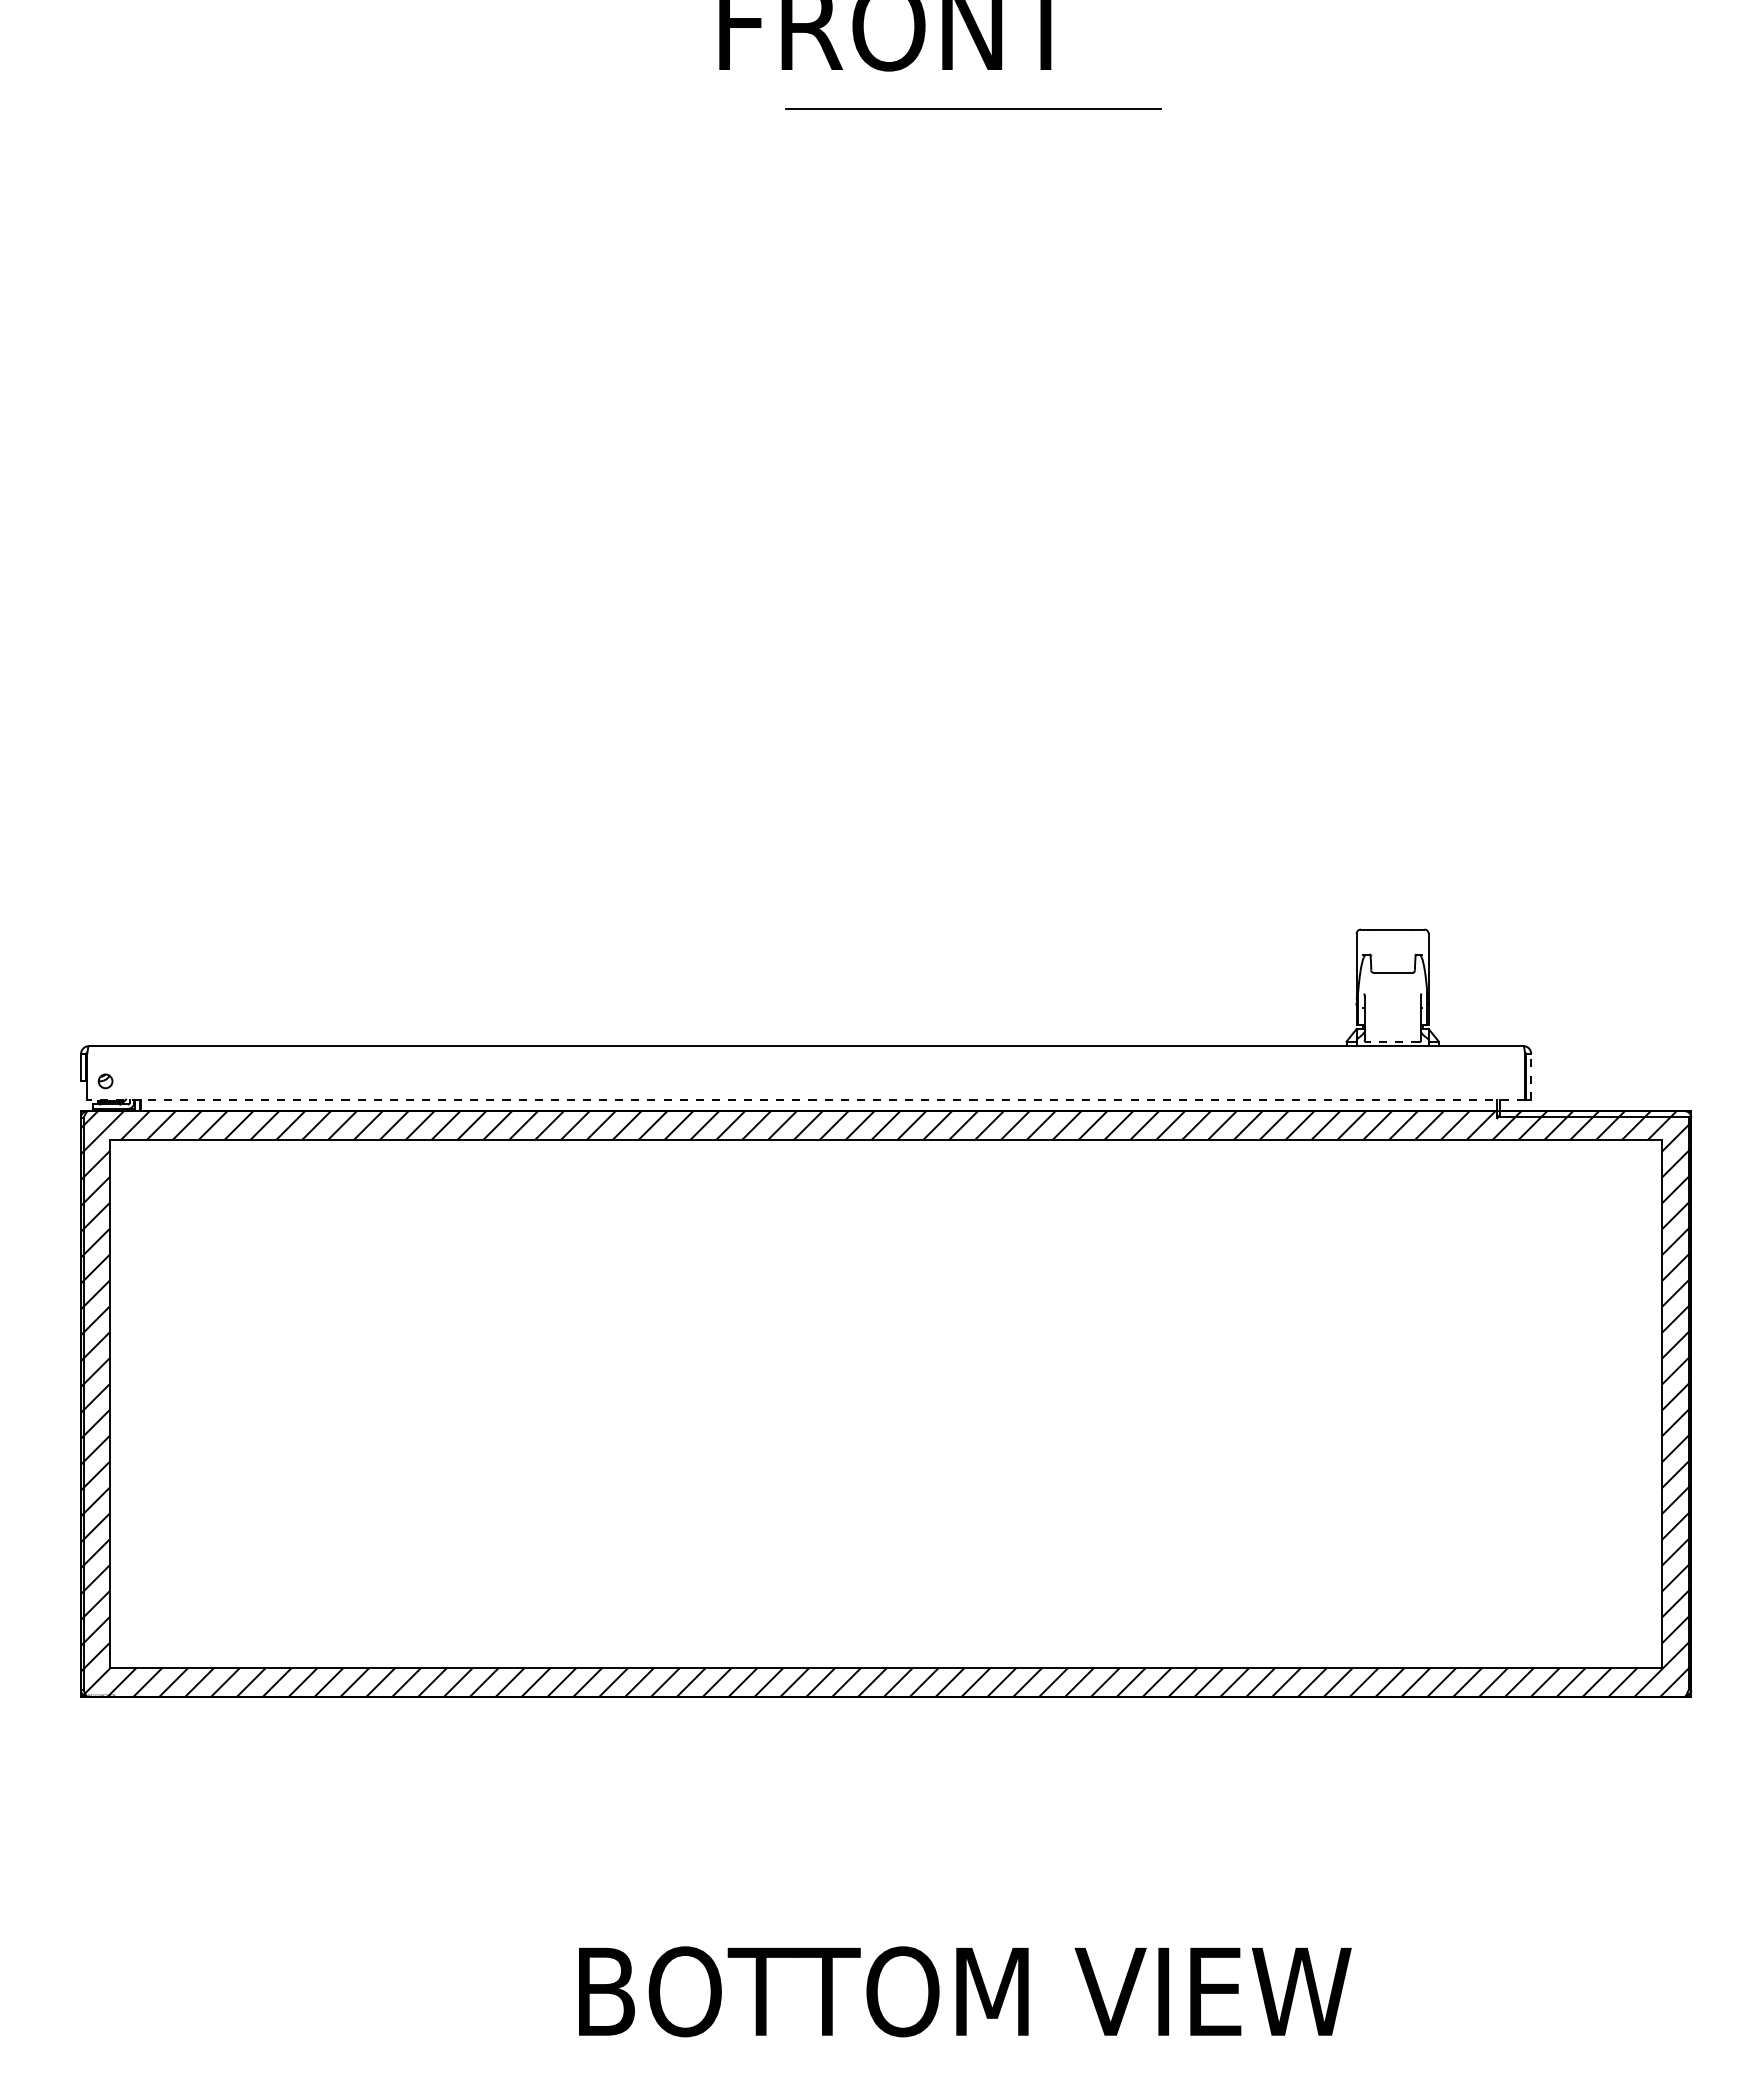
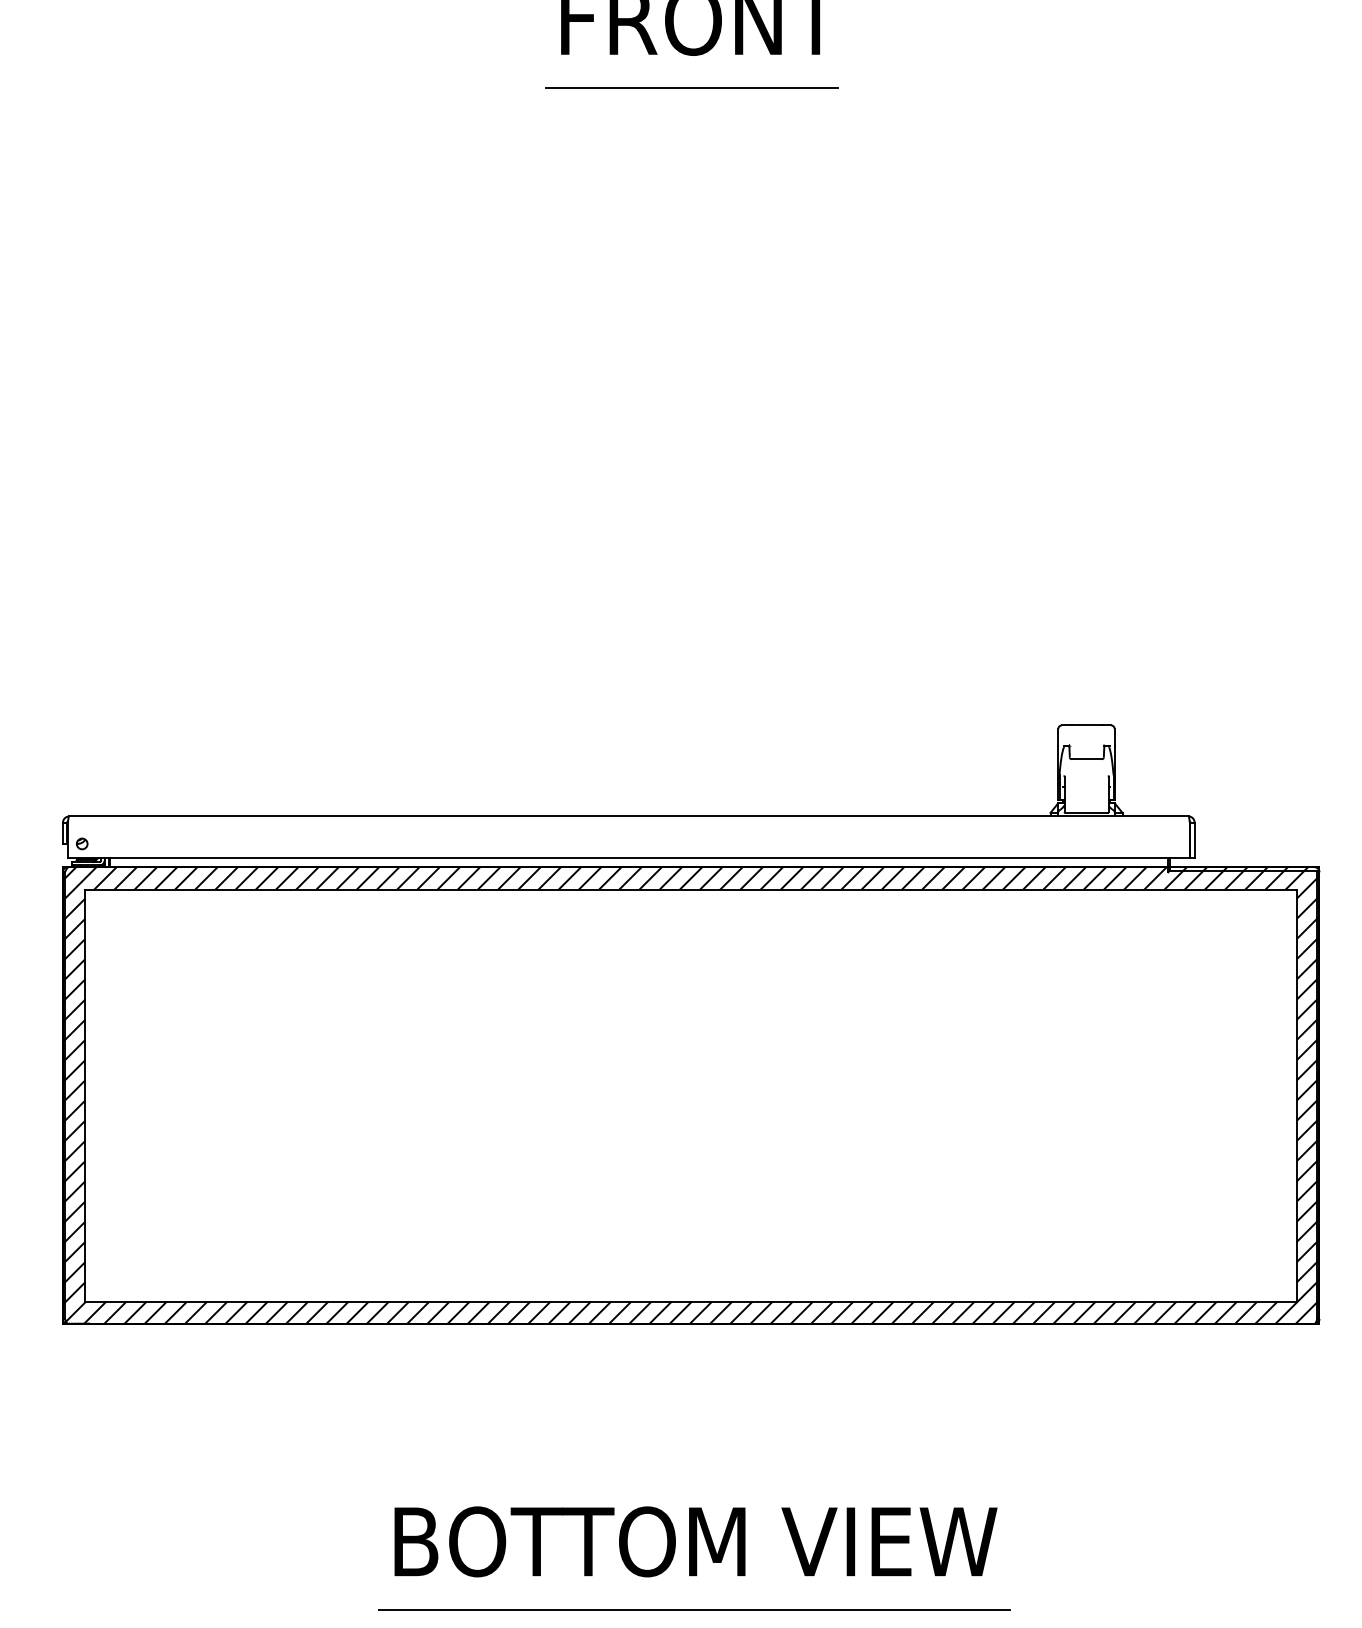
line: (973, 108) -> (692, 87), moved
line: (1392, 1041) -> (1086, 812), dashed -> solid
line: (1531, 1076) -> (1194, 840), dashed -> solid
line: (806, 1099) -> (629, 858), dashed -> solid
text: (965, 1991) -> (696, 1541), moved
line: (890, 2062) -> (694, 1609), added

